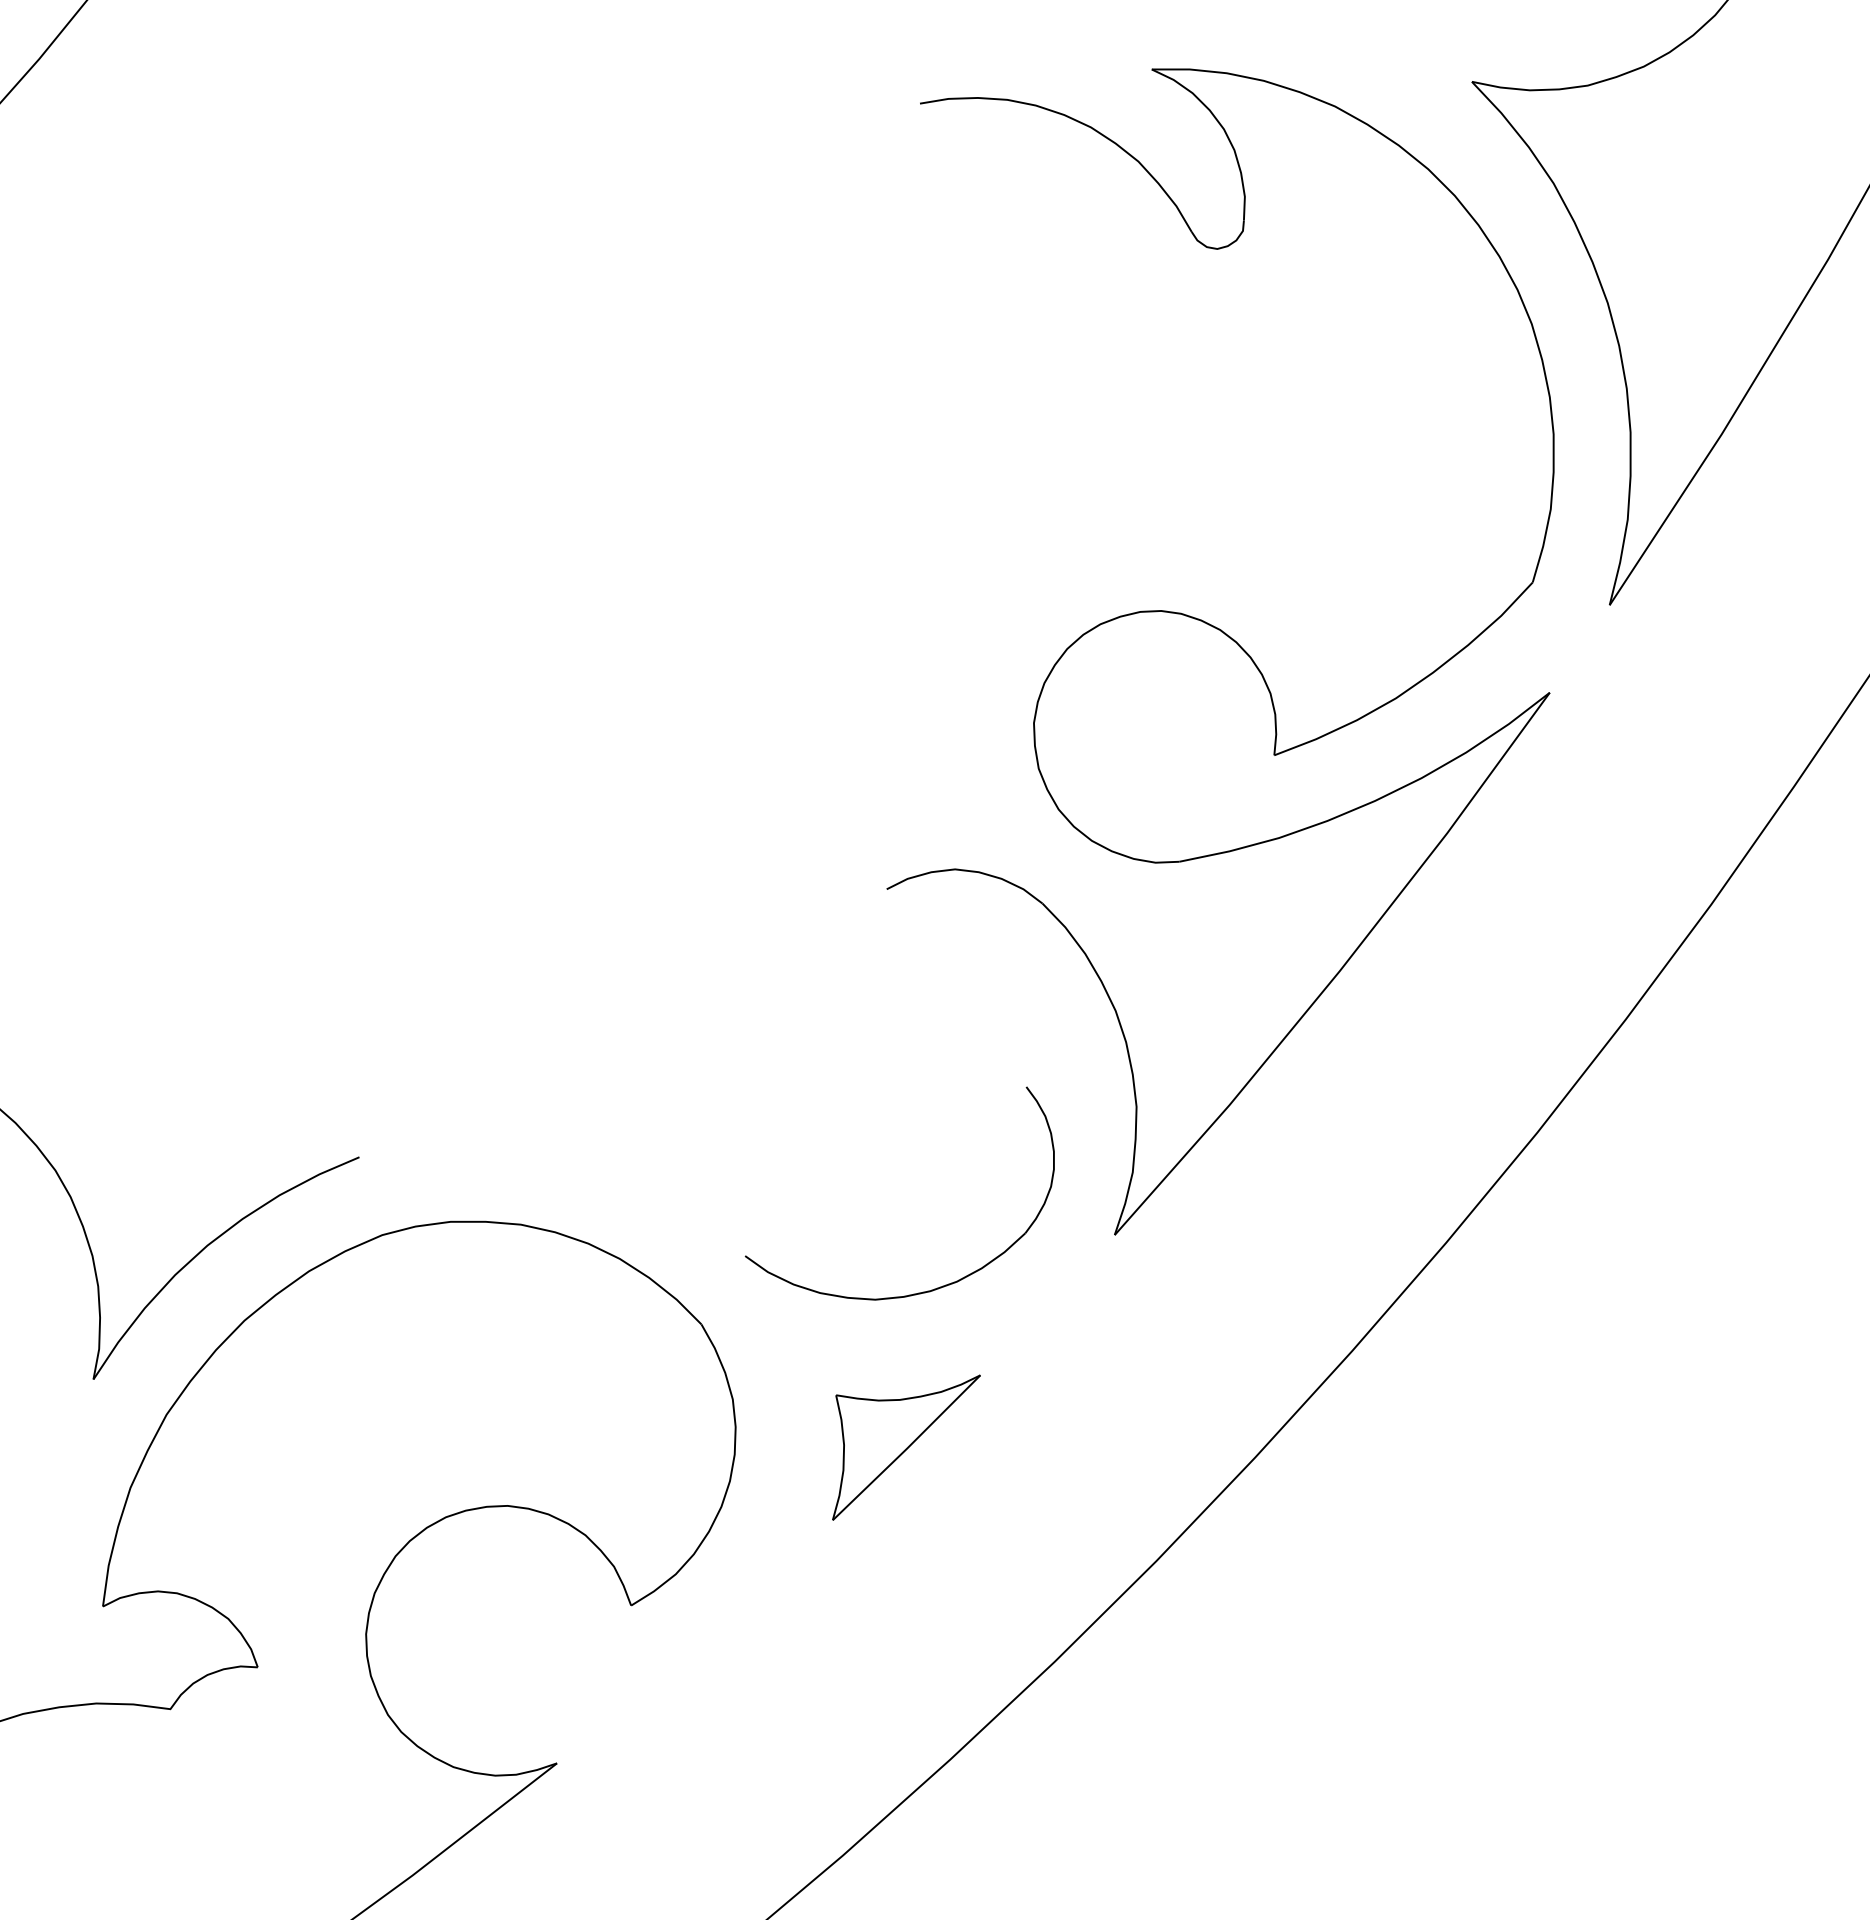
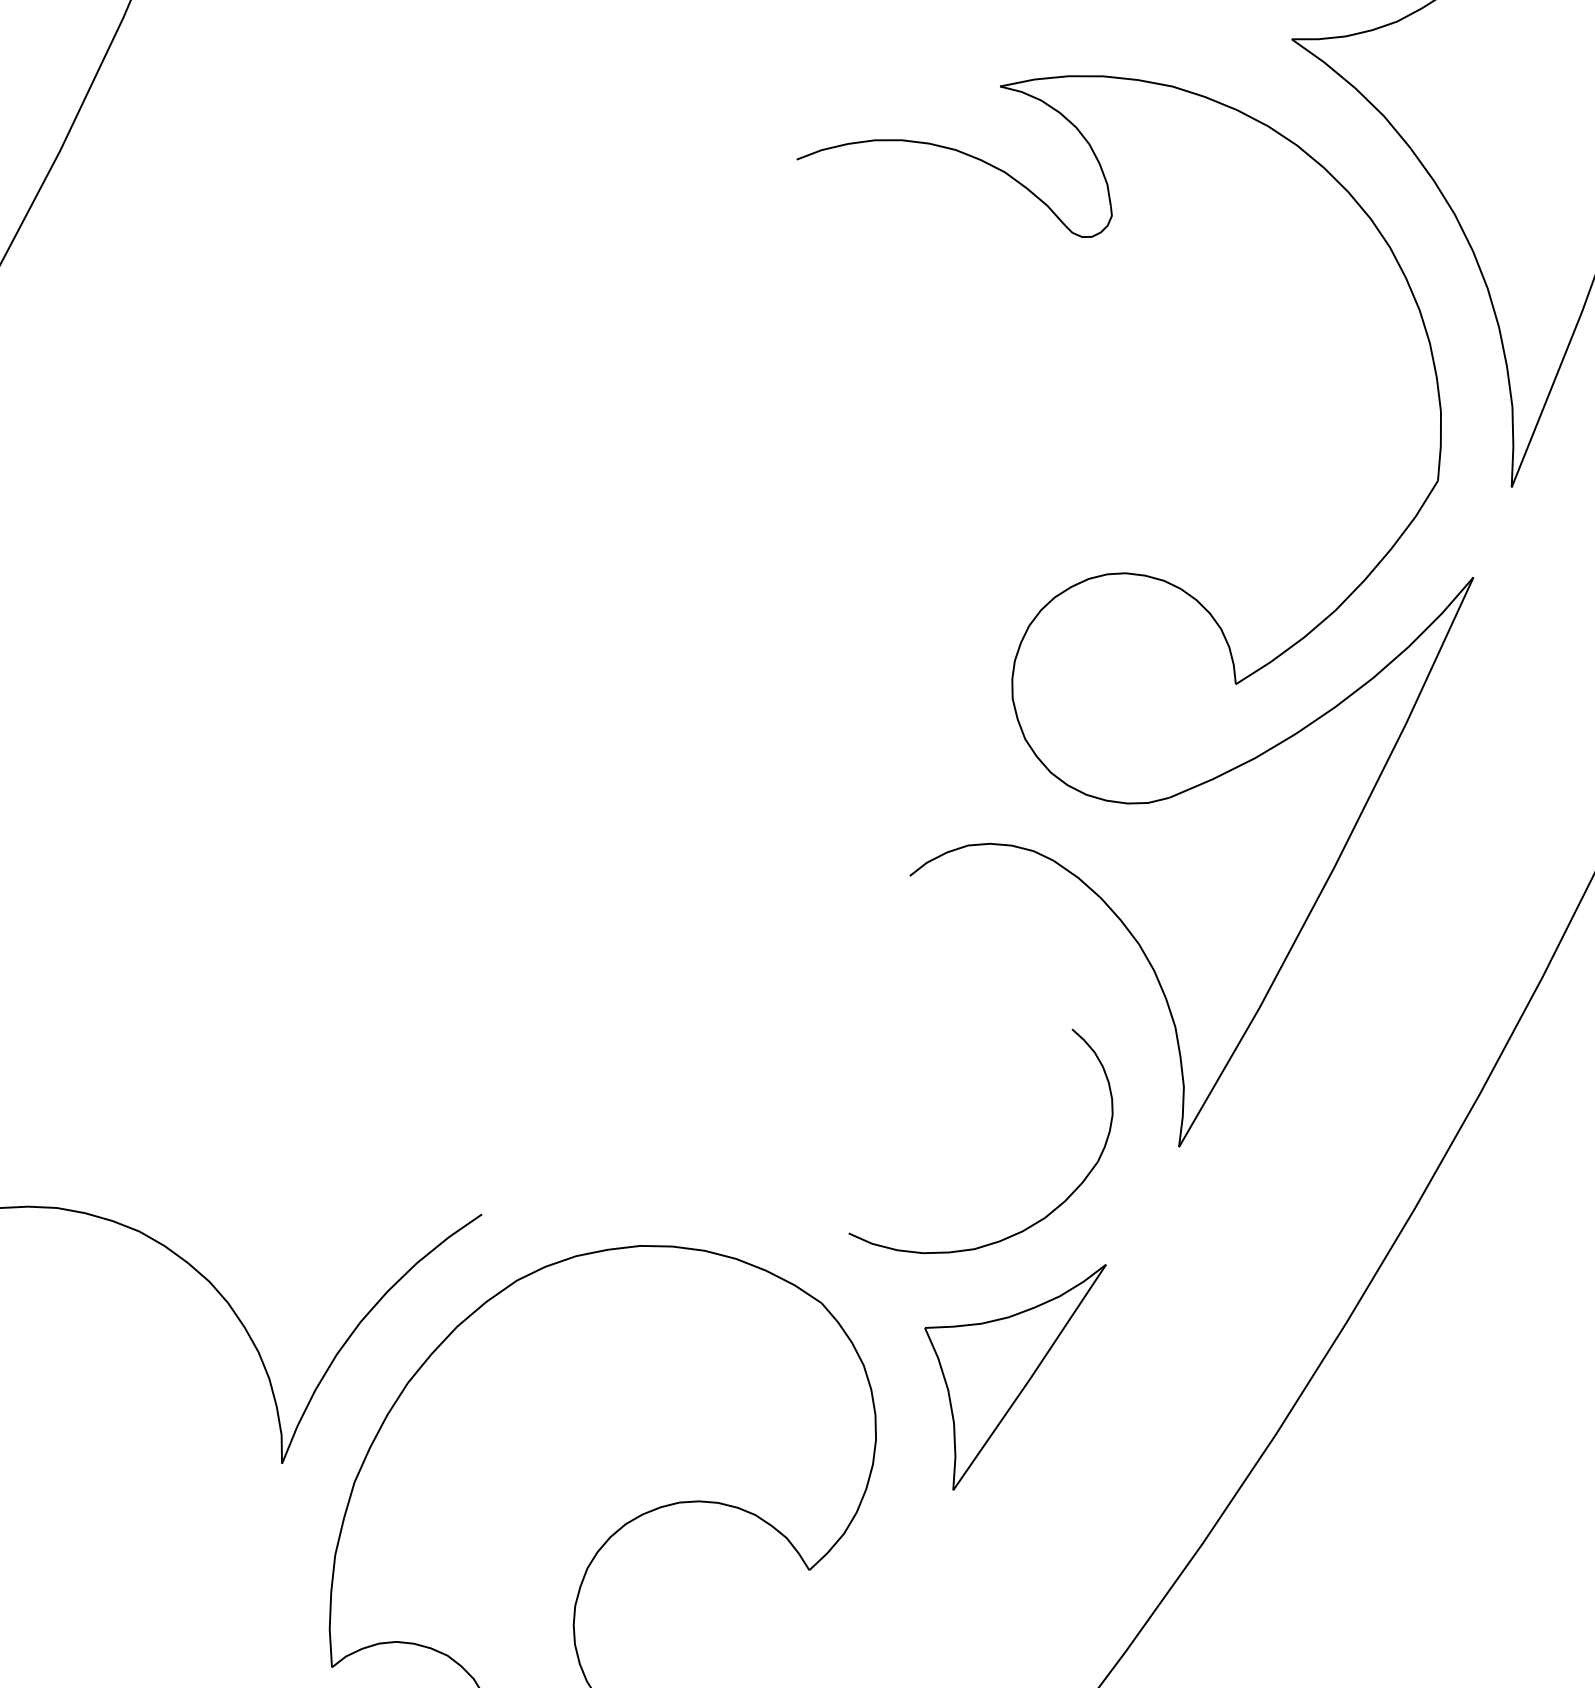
part: (906, 1447) -> (1029, 1377), size x1.43

